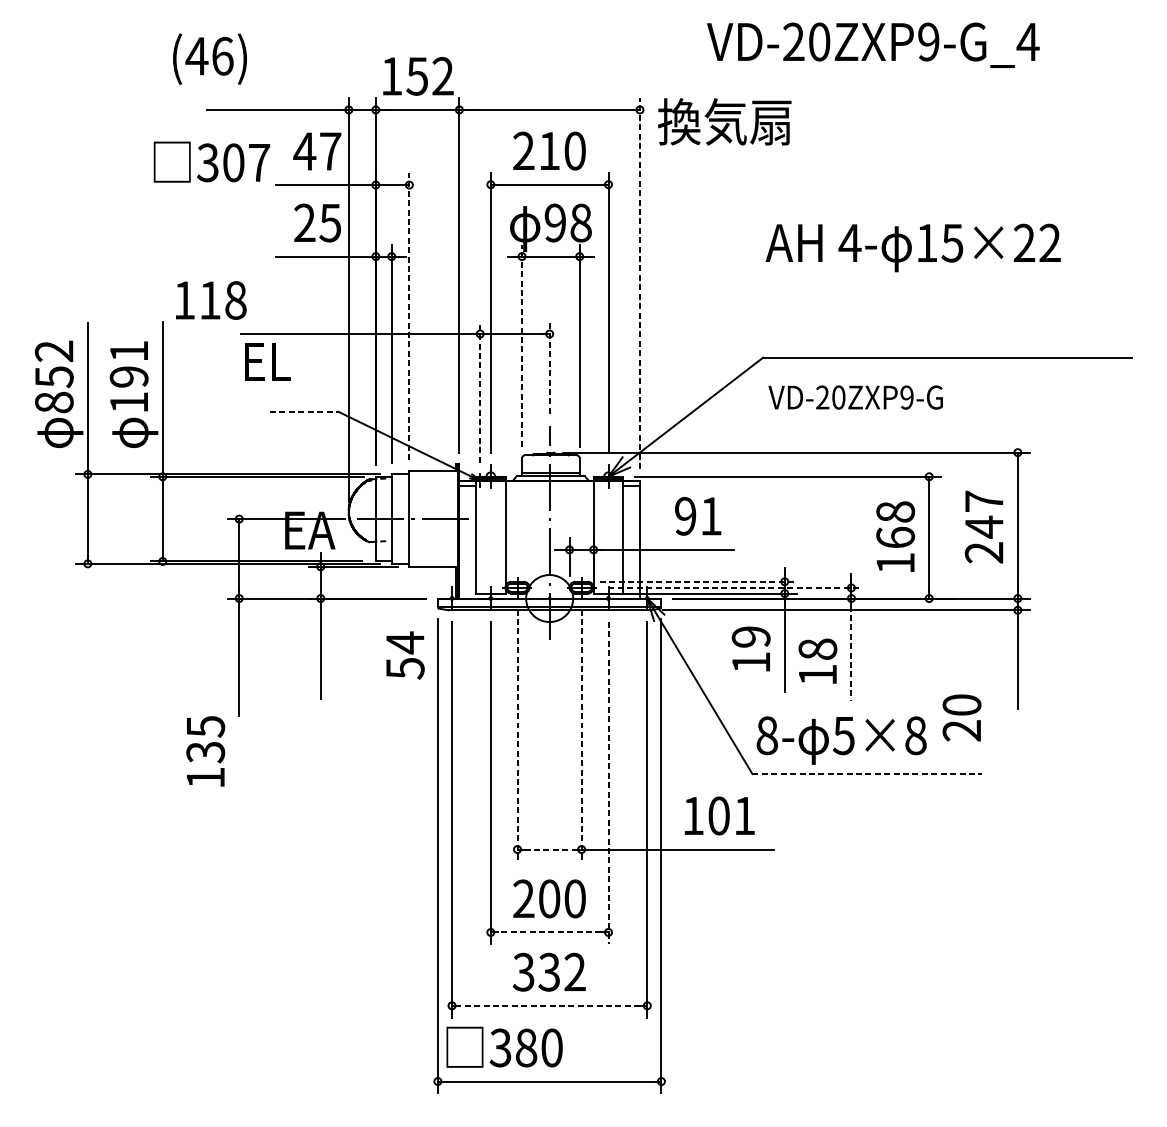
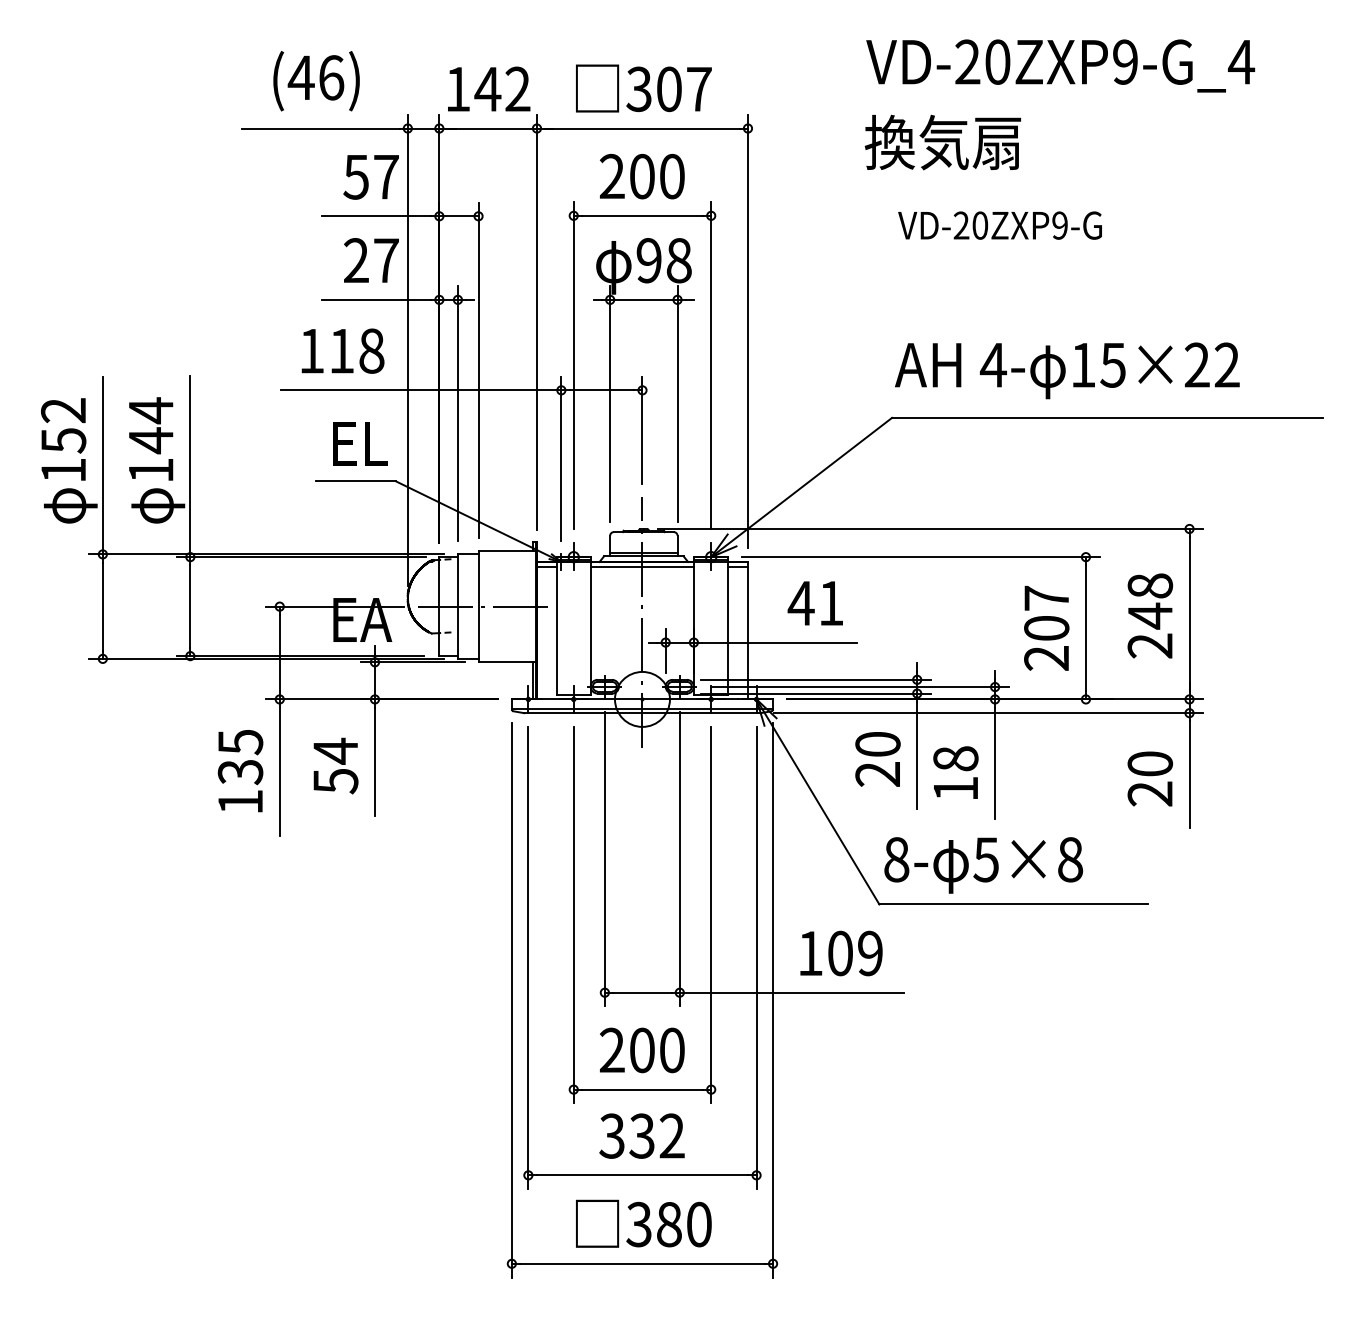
text: (873, 44) -> (1060, 65), moved
text: (209, 59) -> (316, 81), moved
text: (417, 76) -> (487, 89), 152 -> 142
text: (724, 121) -> (942, 142), moved
text: (304, 151) -> (355, 177), 47 -> 57
text: (549, 151) -> (642, 176), 210 -> 200
text: (211, 162) -> (643, 88), moved
text: (329, 222) -> (385, 260), 25 -> 27
text: (913, 247) -> (1067, 370), moved
line: (639, 283) -> (747, 331), dashed -> solid
text: (210, 299) -> (342, 350), moved
line: (409, 317) -> (478, 370), dashed -> solid
line: (522, 346) -> (610, 404), dashed -> solid
text: (268, 361) -> (360, 443), moved
text: (128, 364) -> (150, 425), 191 -> 144
line: (549, 368) -> (642, 430), dashed -> solid
line: (480, 392) -> (561, 458), dashed -> solid
text: (855, 397) -> (999, 225), moved
text: (54, 402) -> (63, 470), 852 -> 152
line: (304, 412) -> (355, 481), dashed -> solid
line: (549, 485) -> (642, 567), added
text: (984, 501) -> (1150, 585), 247 -> 248
text: (684, 516) -> (800, 603), 91 -> 41
text: (895, 536) -> (1046, 627), 168 -> 207
line: (697, 581) -> (815, 679), dashed -> solid
line: (735, 588) -> (859, 687), dashed -> solid
text: (750, 649) -> (877, 759), 19 -> 20
line: (851, 653) -> (995, 763), dashed -> solid
text: (405, 655) -> (335, 765), moved
text: (961, 717) -> (1149, 778), moved
line: (517, 735) -> (604, 859), dashed -> solid
line: (581, 735) -> (679, 859), dashed -> solid
text: (205, 751) -> (240, 771), moved
line: (868, 774) -> (1014, 904), dashed -> solid
line: (608, 783) -> (711, 915), dashed -> solid
text: (744, 815) -> (870, 953), 101 -> 109
line: (549, 849) -> (642, 992), dashed -> solid
line: (548, 932) -> (641, 1089), dashed -> solid
line: (549, 1005) -> (642, 1175), dashed -> solid
text: (504, 1047) -> (643, 1223), moved

